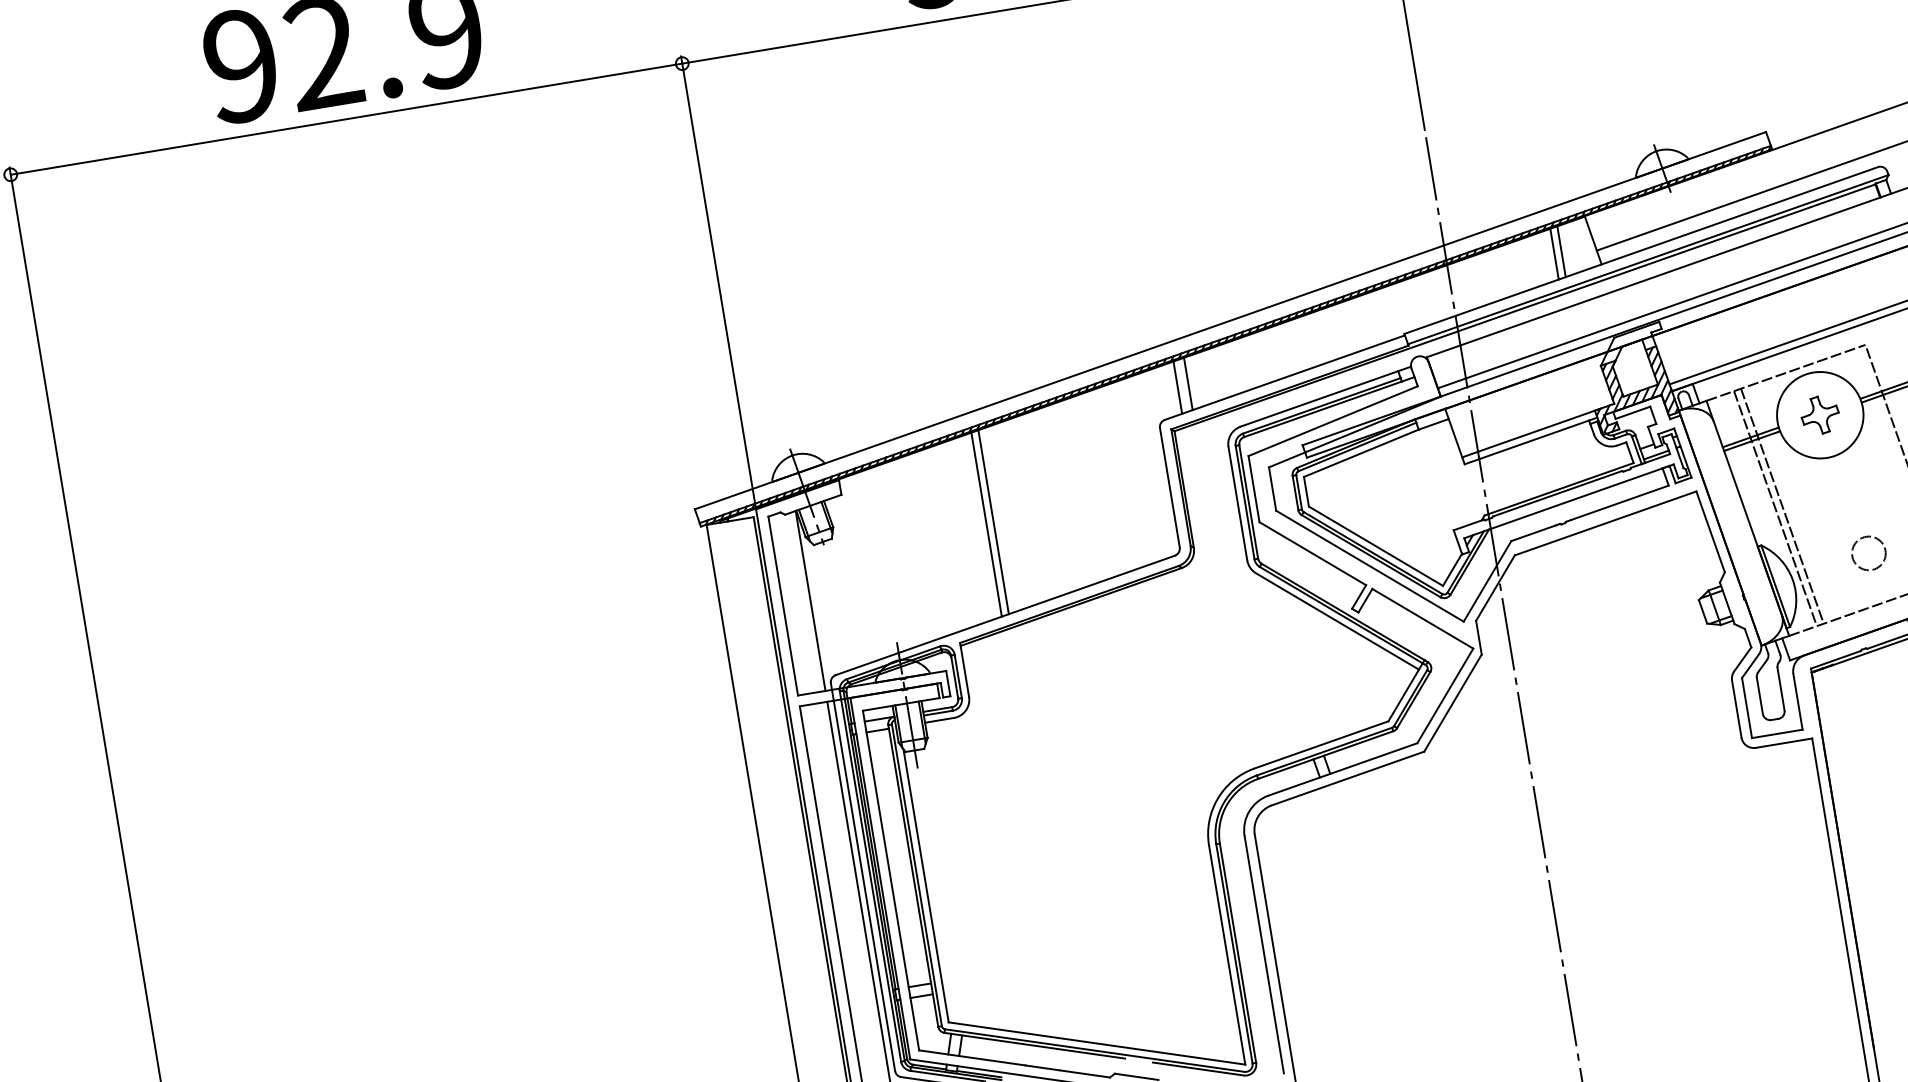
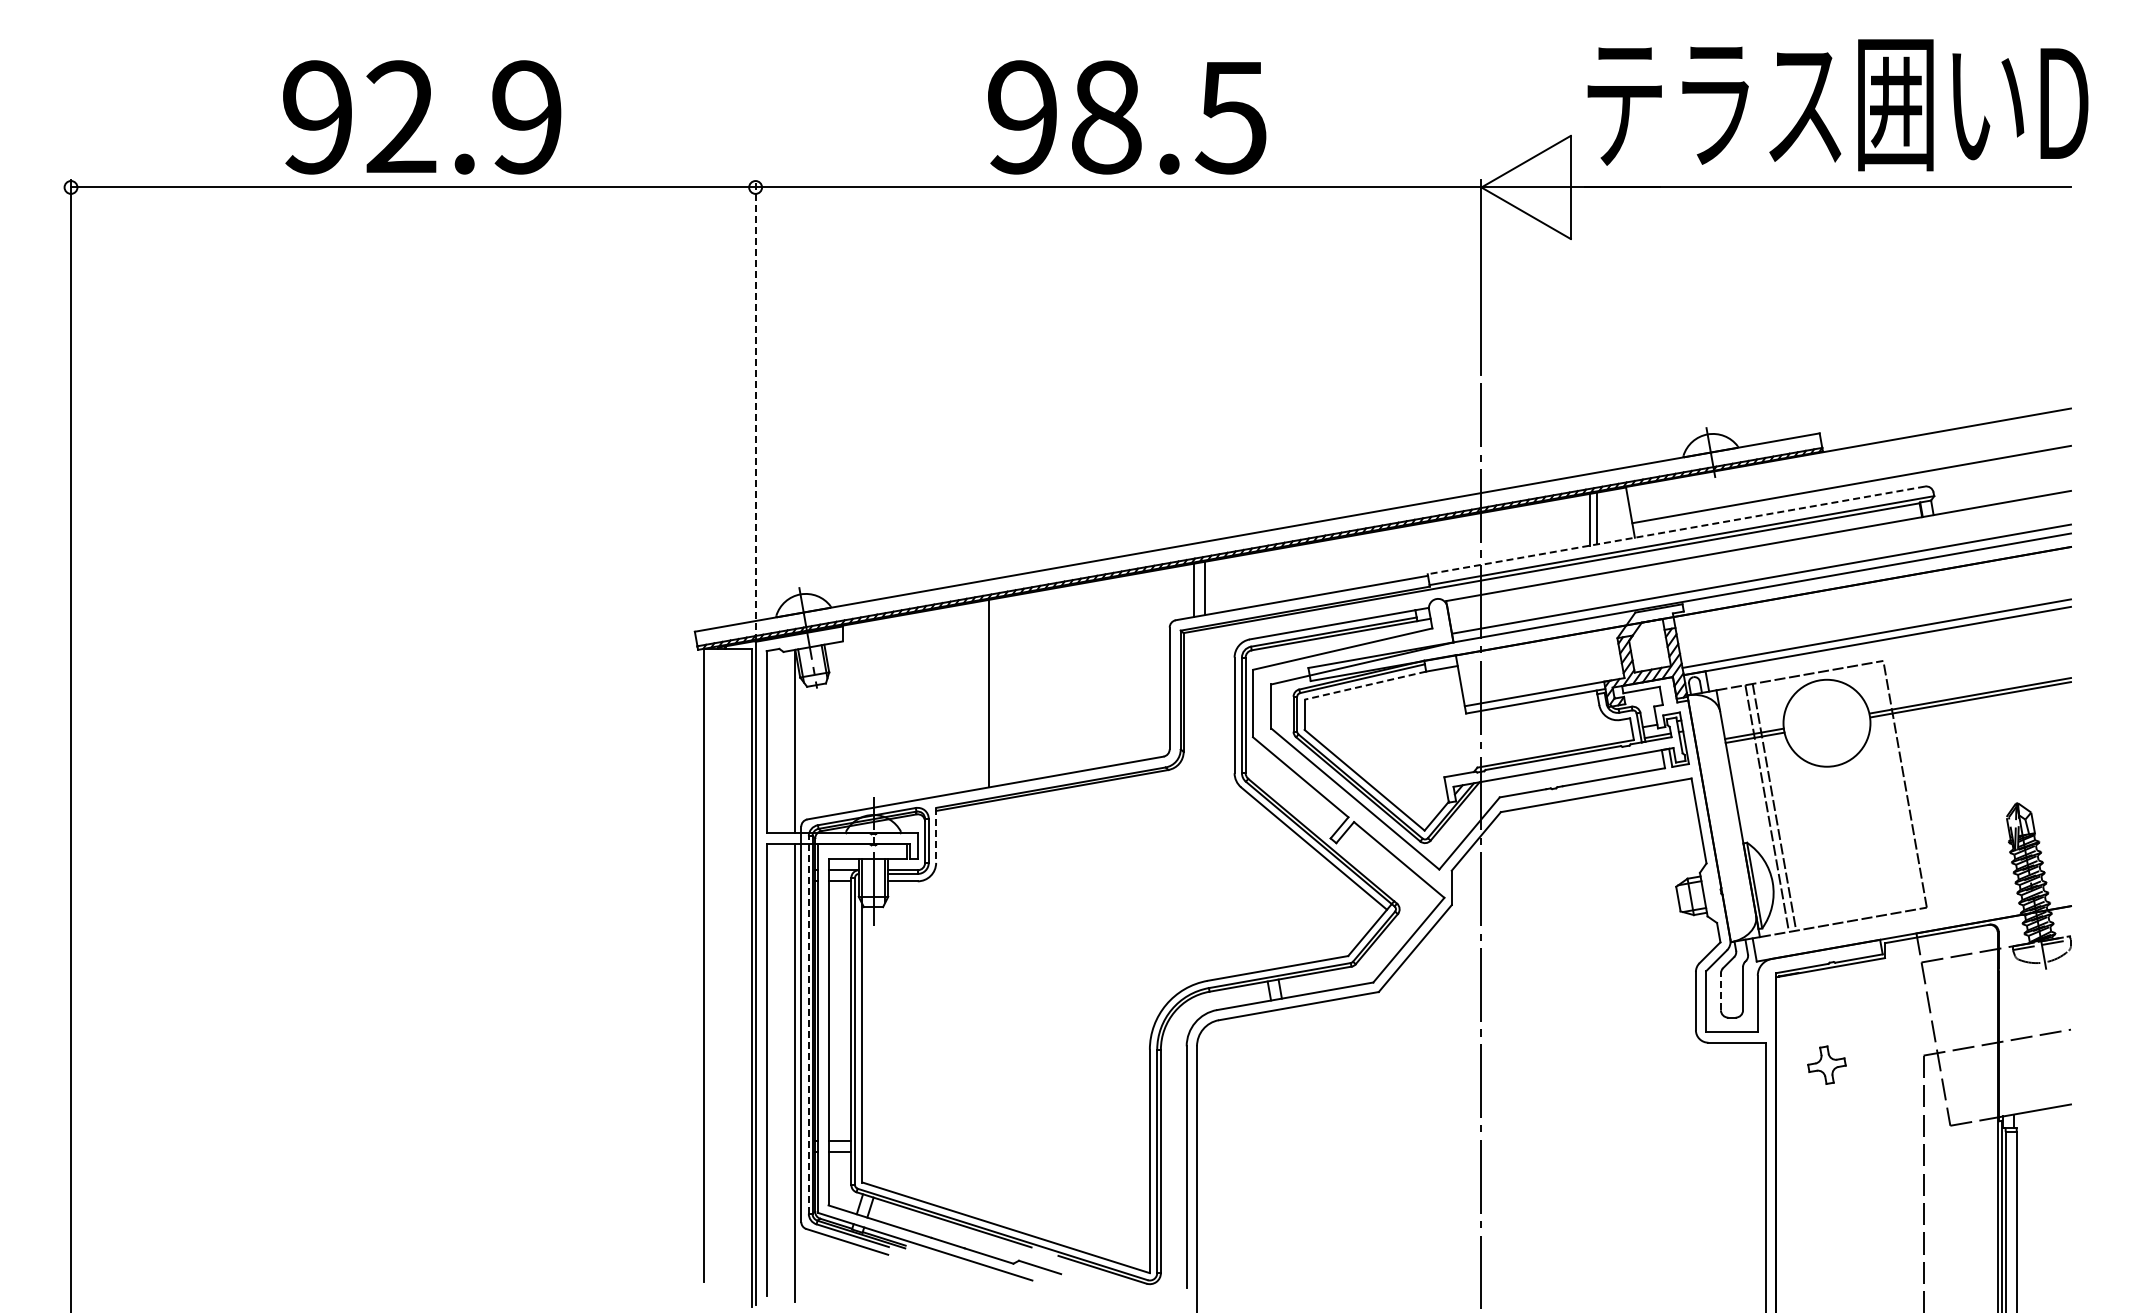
line: (1640, 250) -> (1675, 530), solid -> dashed
line: (718, 281) -> (755, 409), solid -> dashed
part: (1819, 414) -> (1826, 1064), moved
line: (1360, 453) -> (1364, 685), solid -> dashed
line: (986, 524) -> (981, 694), removed
circle: (1868, 553) -> (1852, 868), removed
line: (964, 669) -> (936, 835), solid -> dashed
line: (1759, 695) -> (1720, 991), solid -> dashed
line: (870, 876) -> (808, 1024), solid -> dashed

